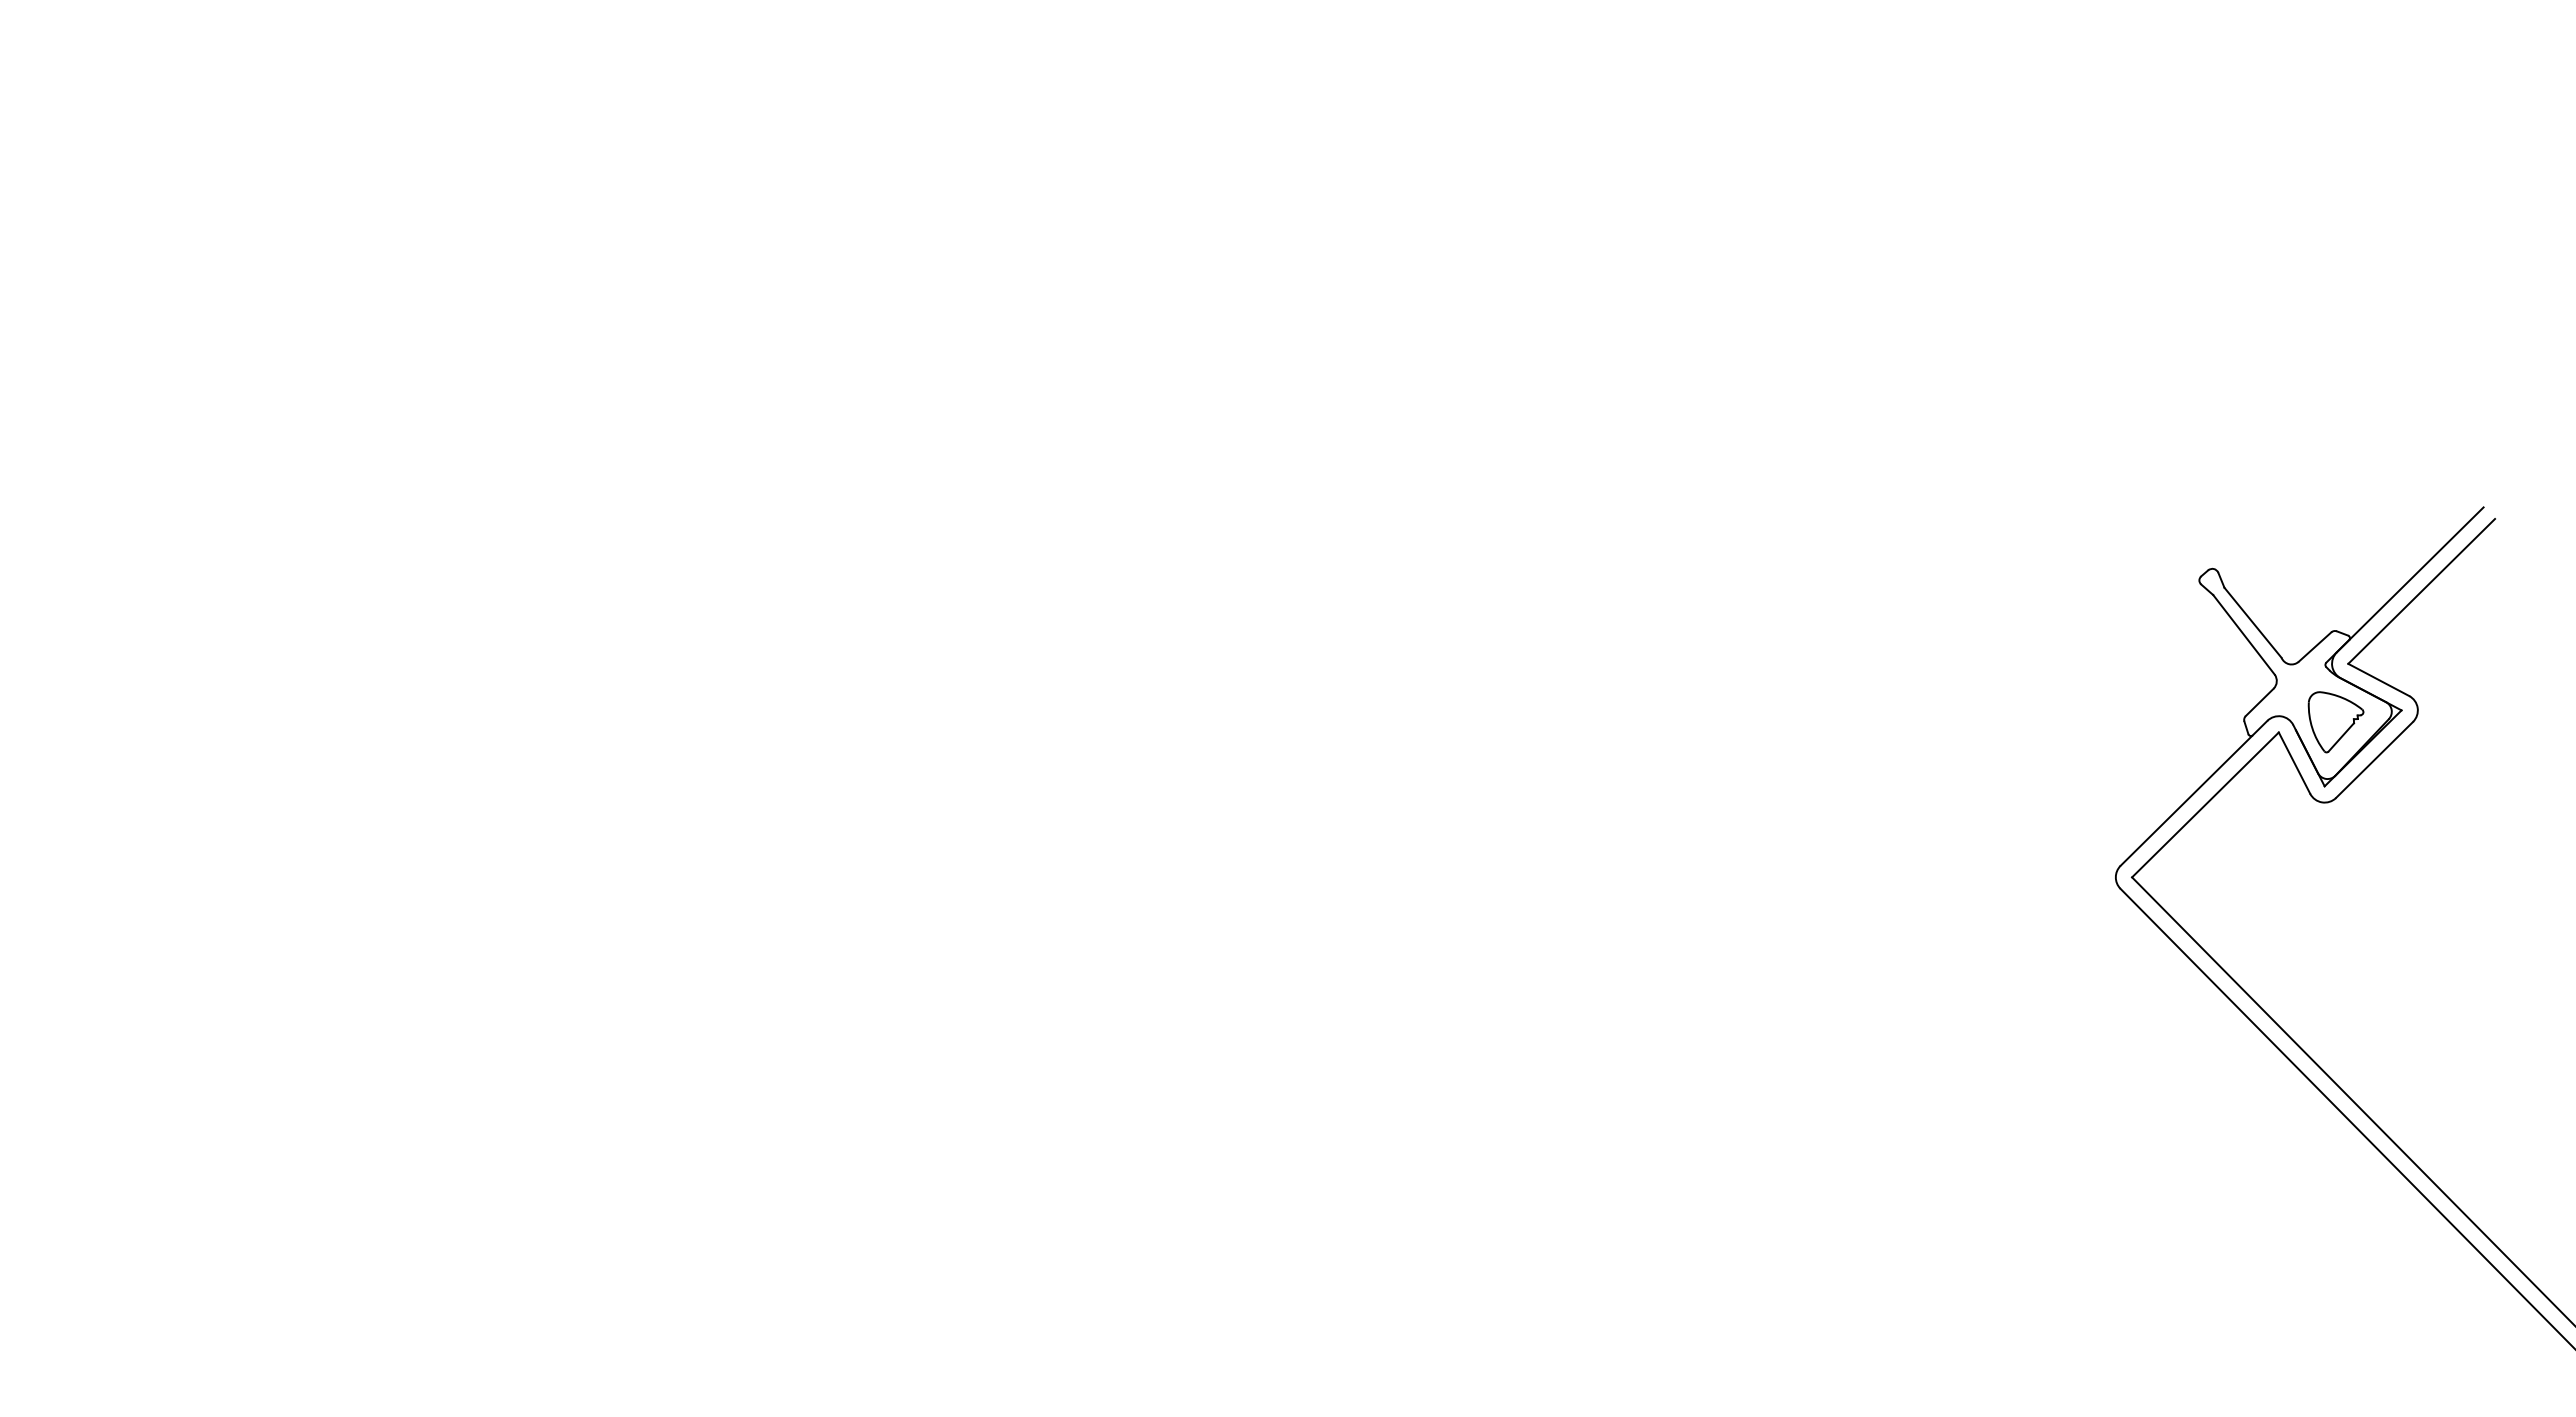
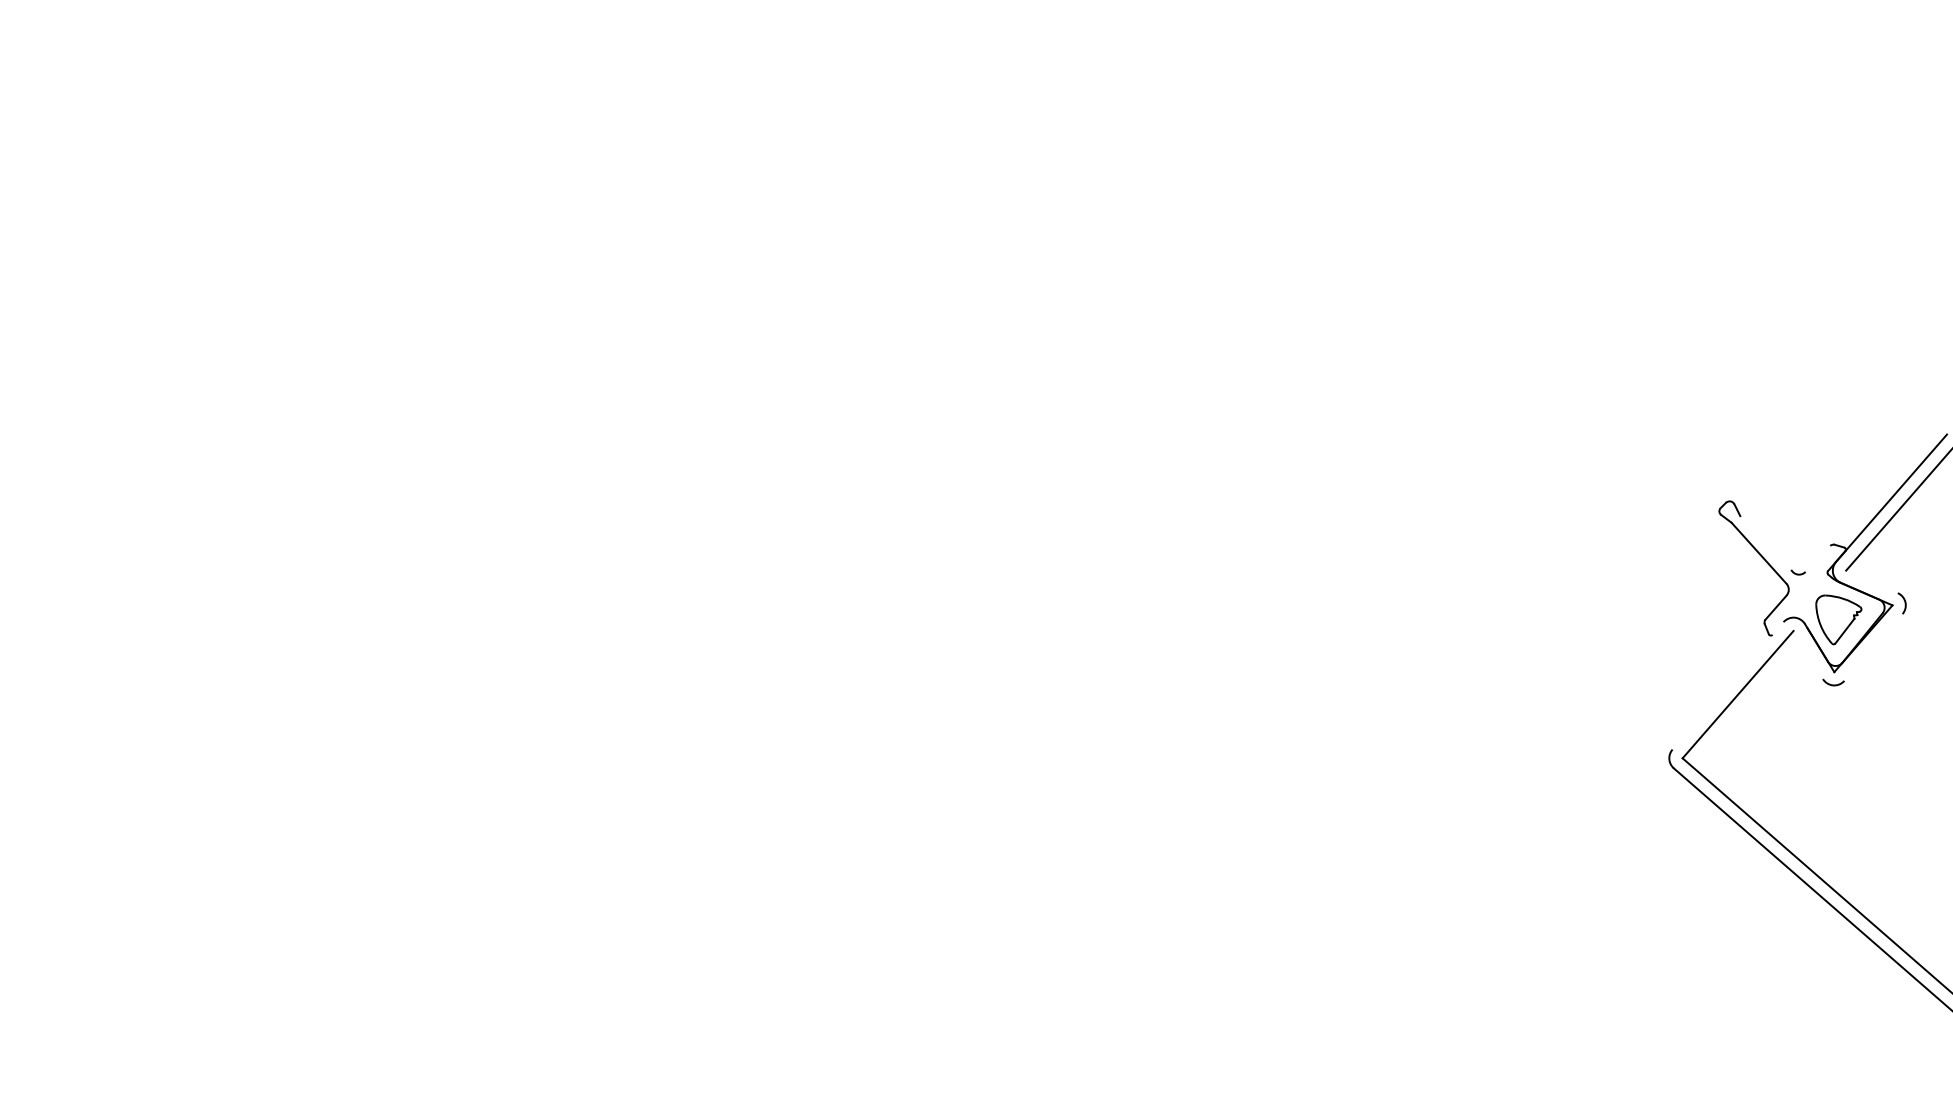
line: (2252, 622) -> (1765, 542), removed
line: (2314, 646) -> (1817, 558), removed
line: (2378, 679) -> (1871, 581), removed
line: (2374, 759) -> (1873, 647), removed
line: (2294, 762) -> (1808, 654), removed
line: (2193, 792) -> (1727, 685), removed

